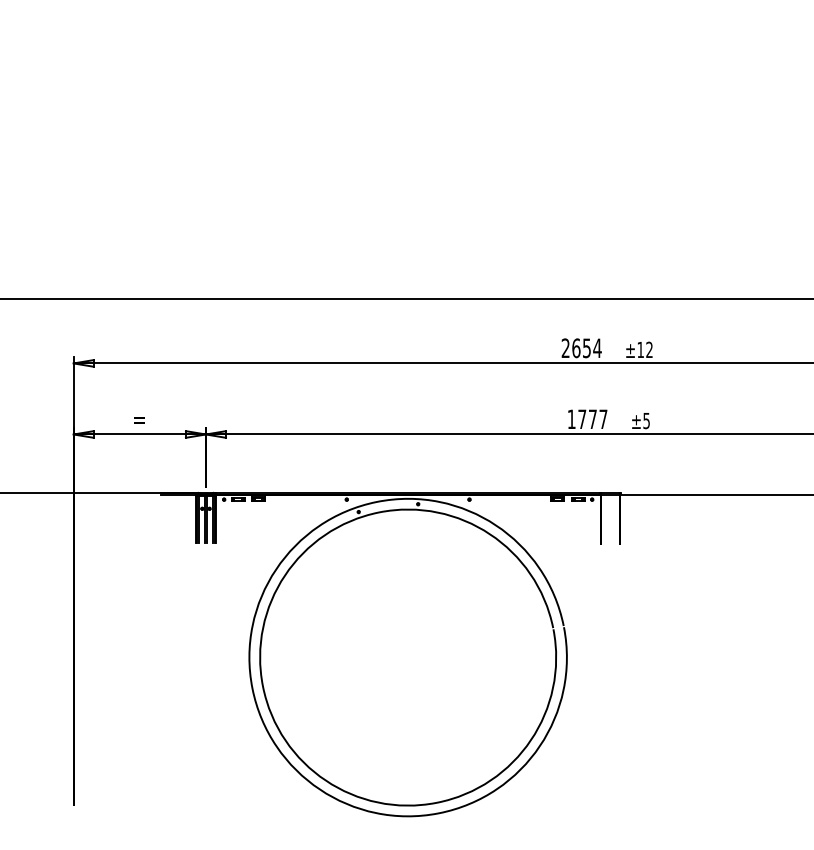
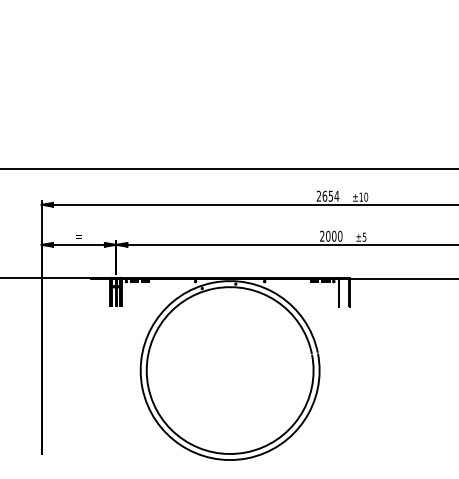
text: (650, 348) -> (366, 196), ±12 -> ±10
text: (587, 417) -> (331, 235), 1777 -> 2000

